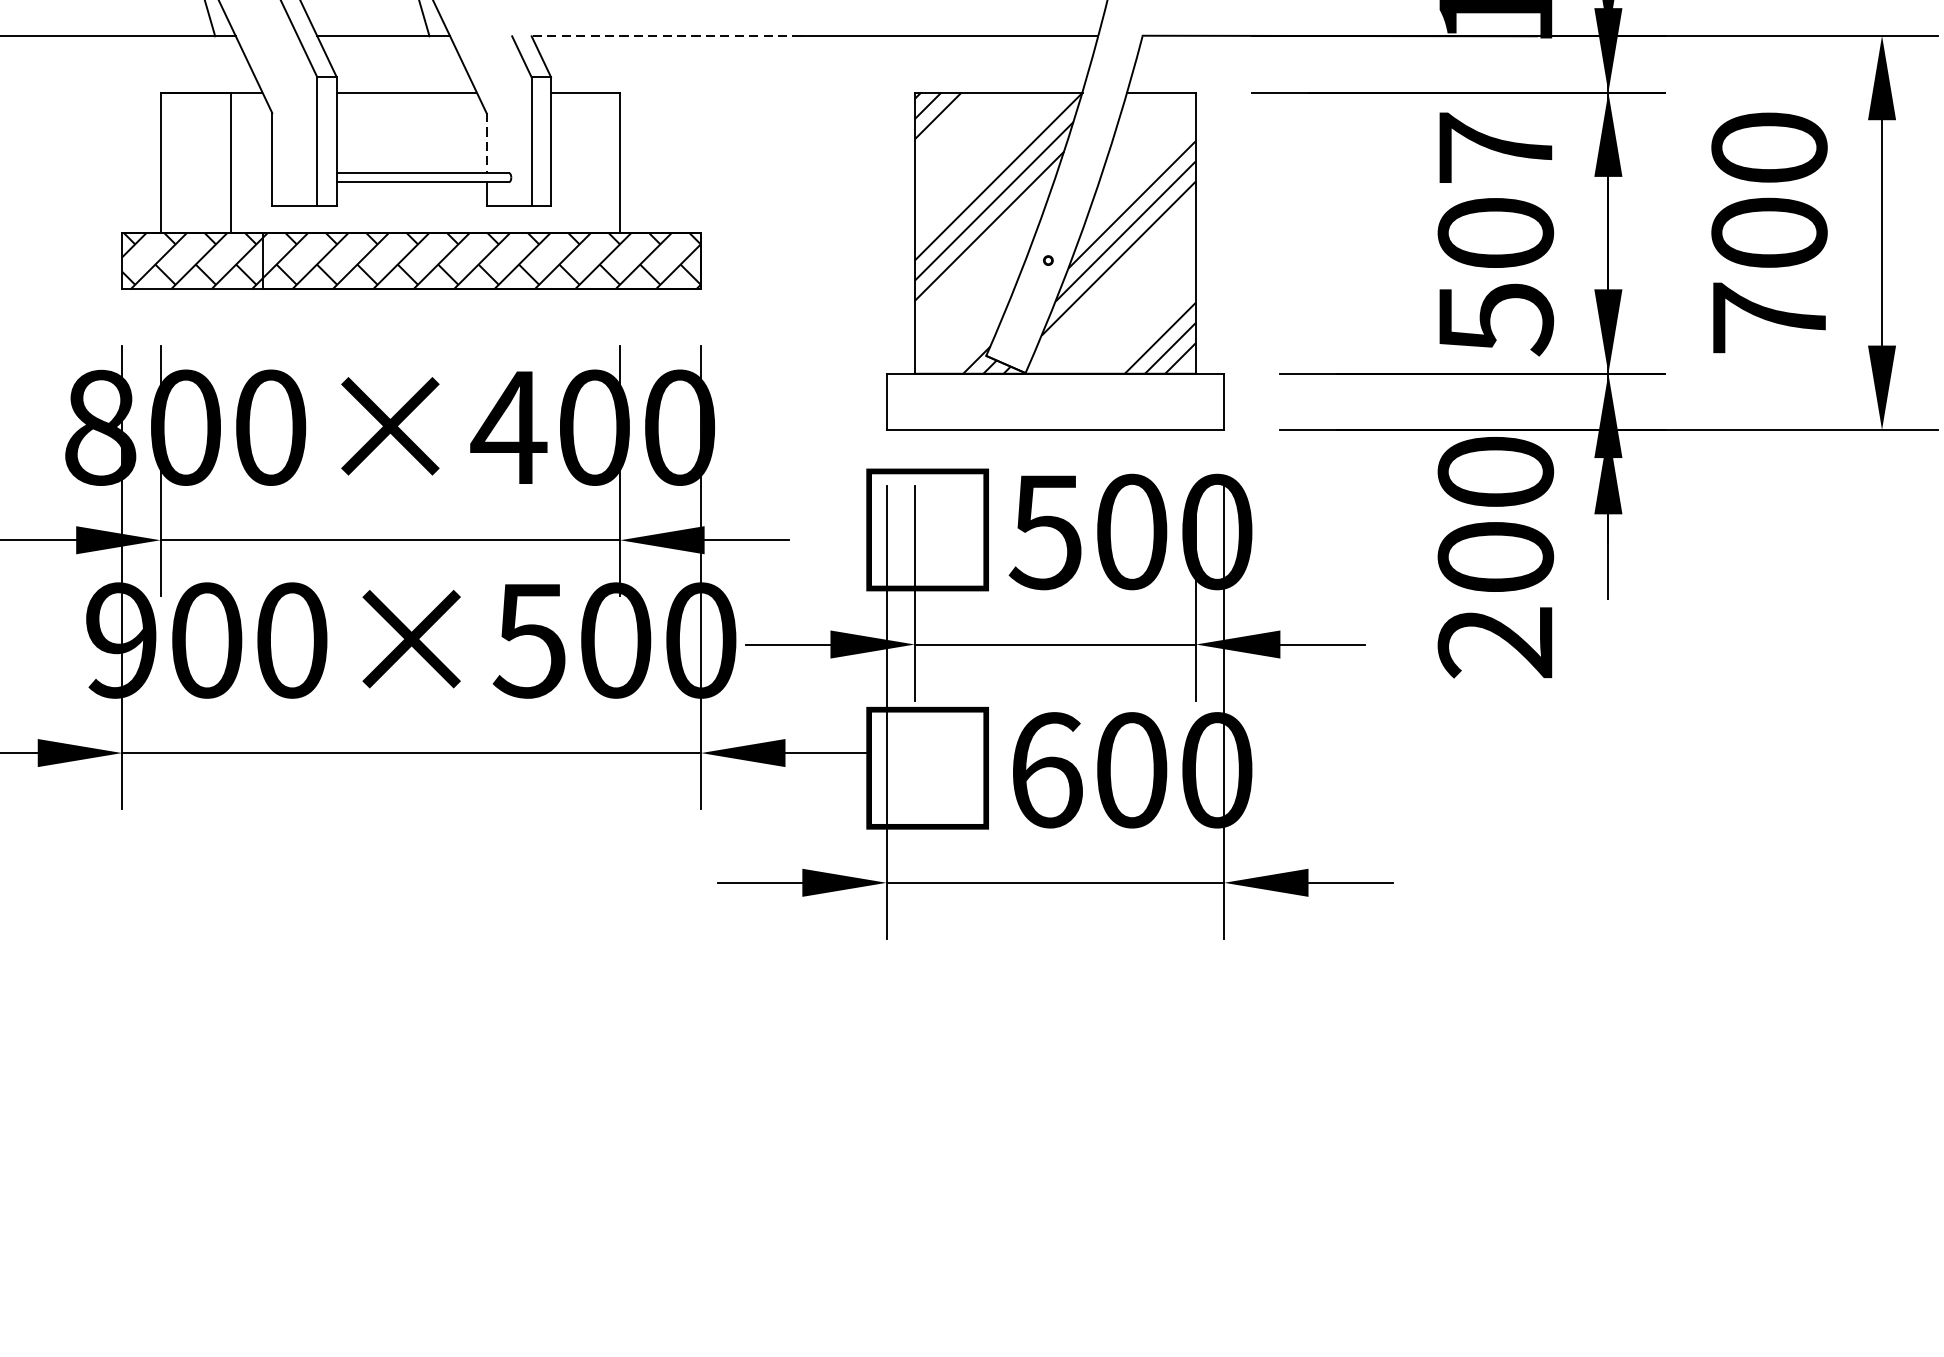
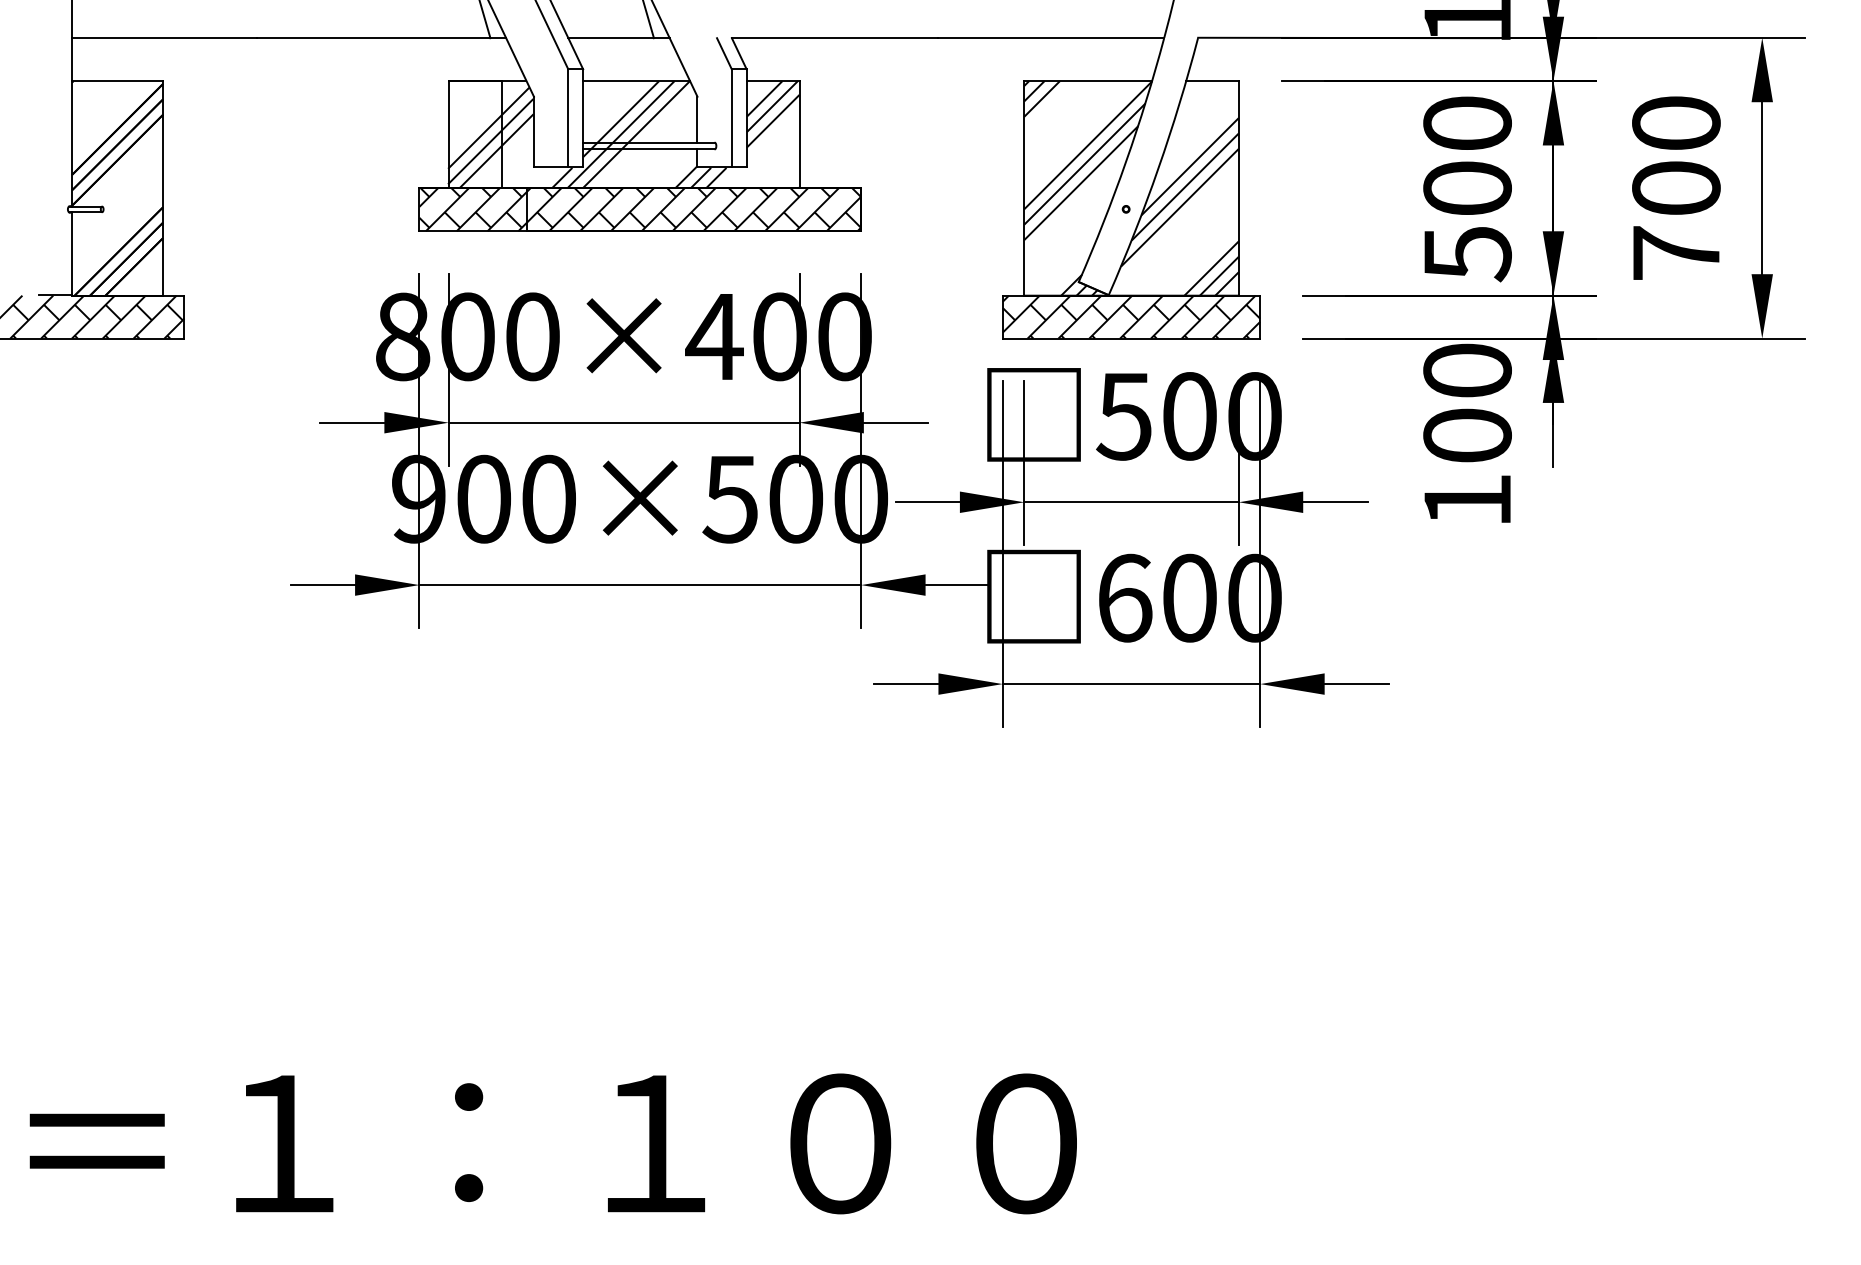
line: (666, 36) -> (834, 38), dashed -> solid
line: (486, 142) -> (697, 119), dashed -> solid
text: (1495, 148) -> (1467, 123), 507 -> 500
hatch: (389, 162) -> (623, 134), added
hatch: (1055, 401) -> (1131, 316), added
text: (1494, 643) -> (1466, 501), 200 -> 100

